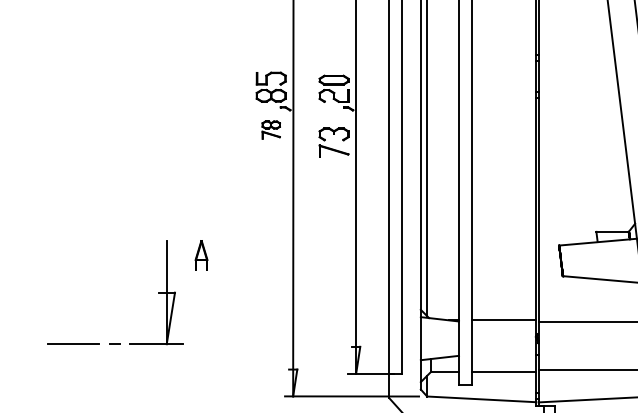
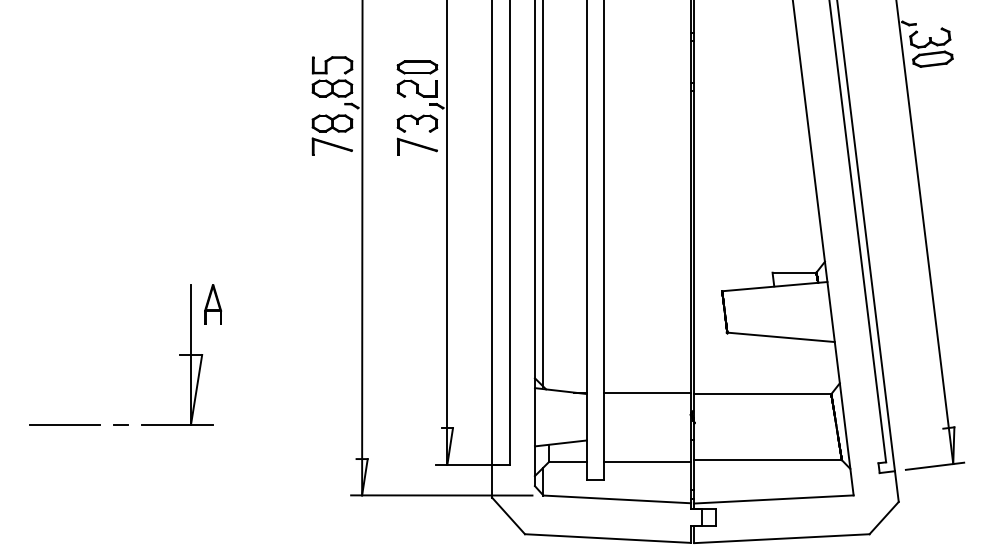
part: (271, 129) -> (332, 134), size x1.67
part: (331, 148) -> (414, 142), moved
part: (201, 255) -> (213, 304), moved

